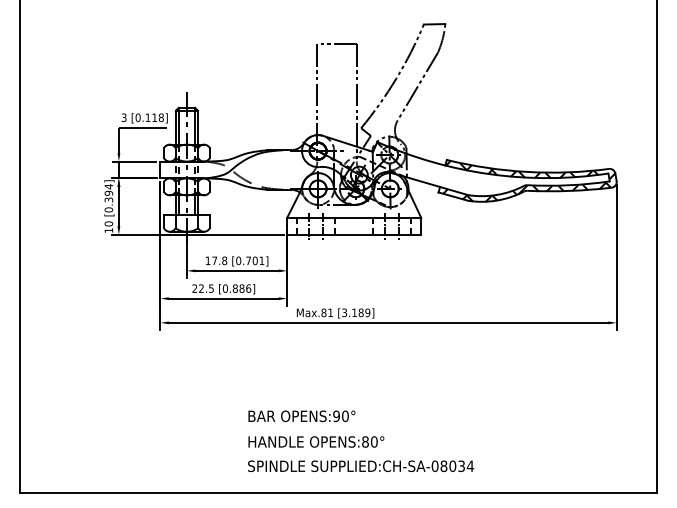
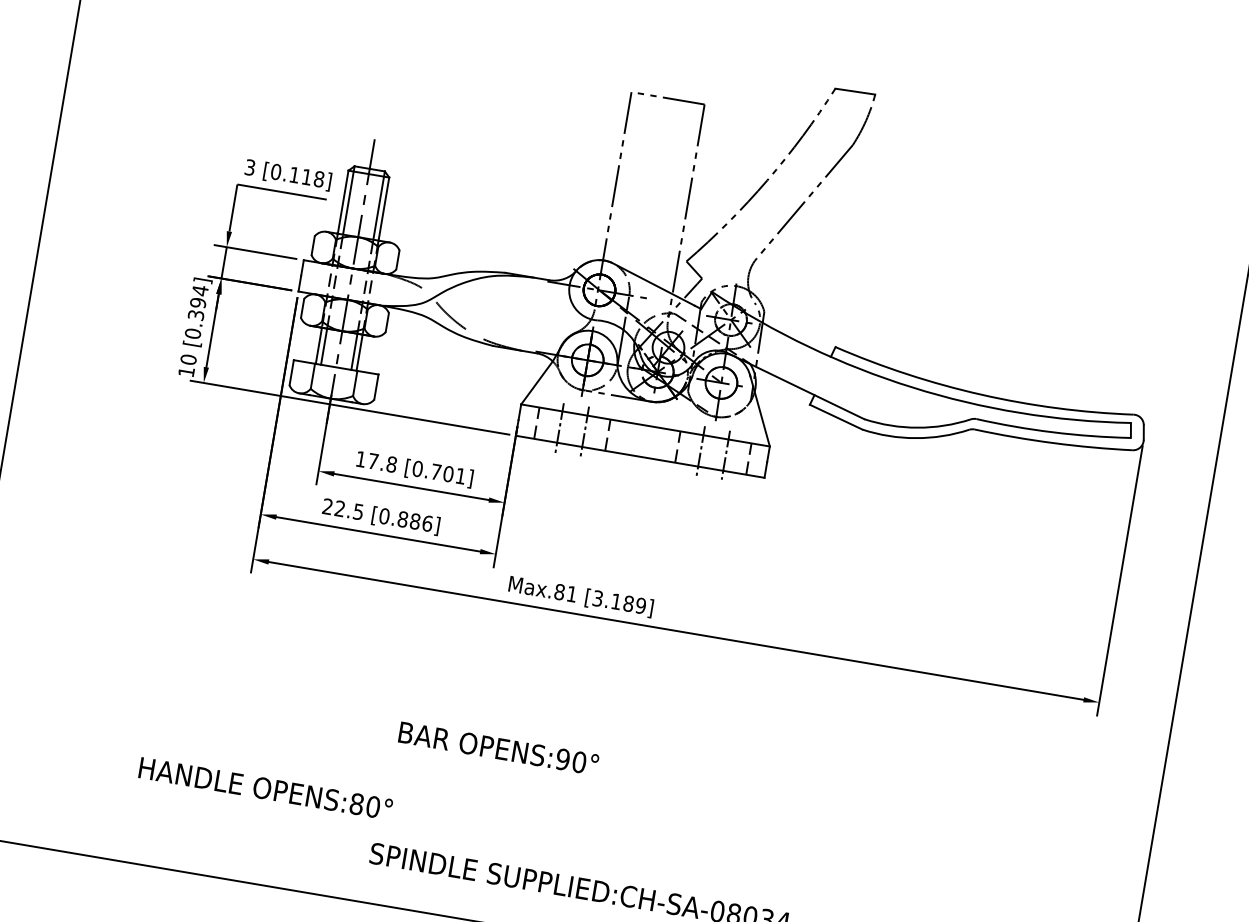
hatch: (526, 181) -> (976, 412), removed
text: (301, 416) -> (497, 748), moved
text: (316, 441) -> (266, 787), moved

